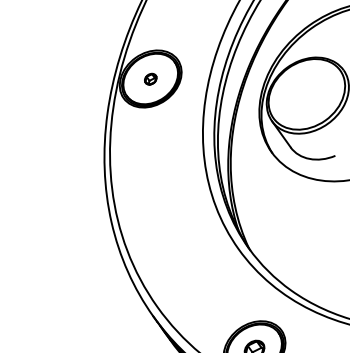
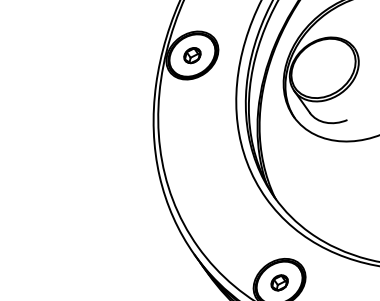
part: (150, 78) -> (192, 55), size x1.67

